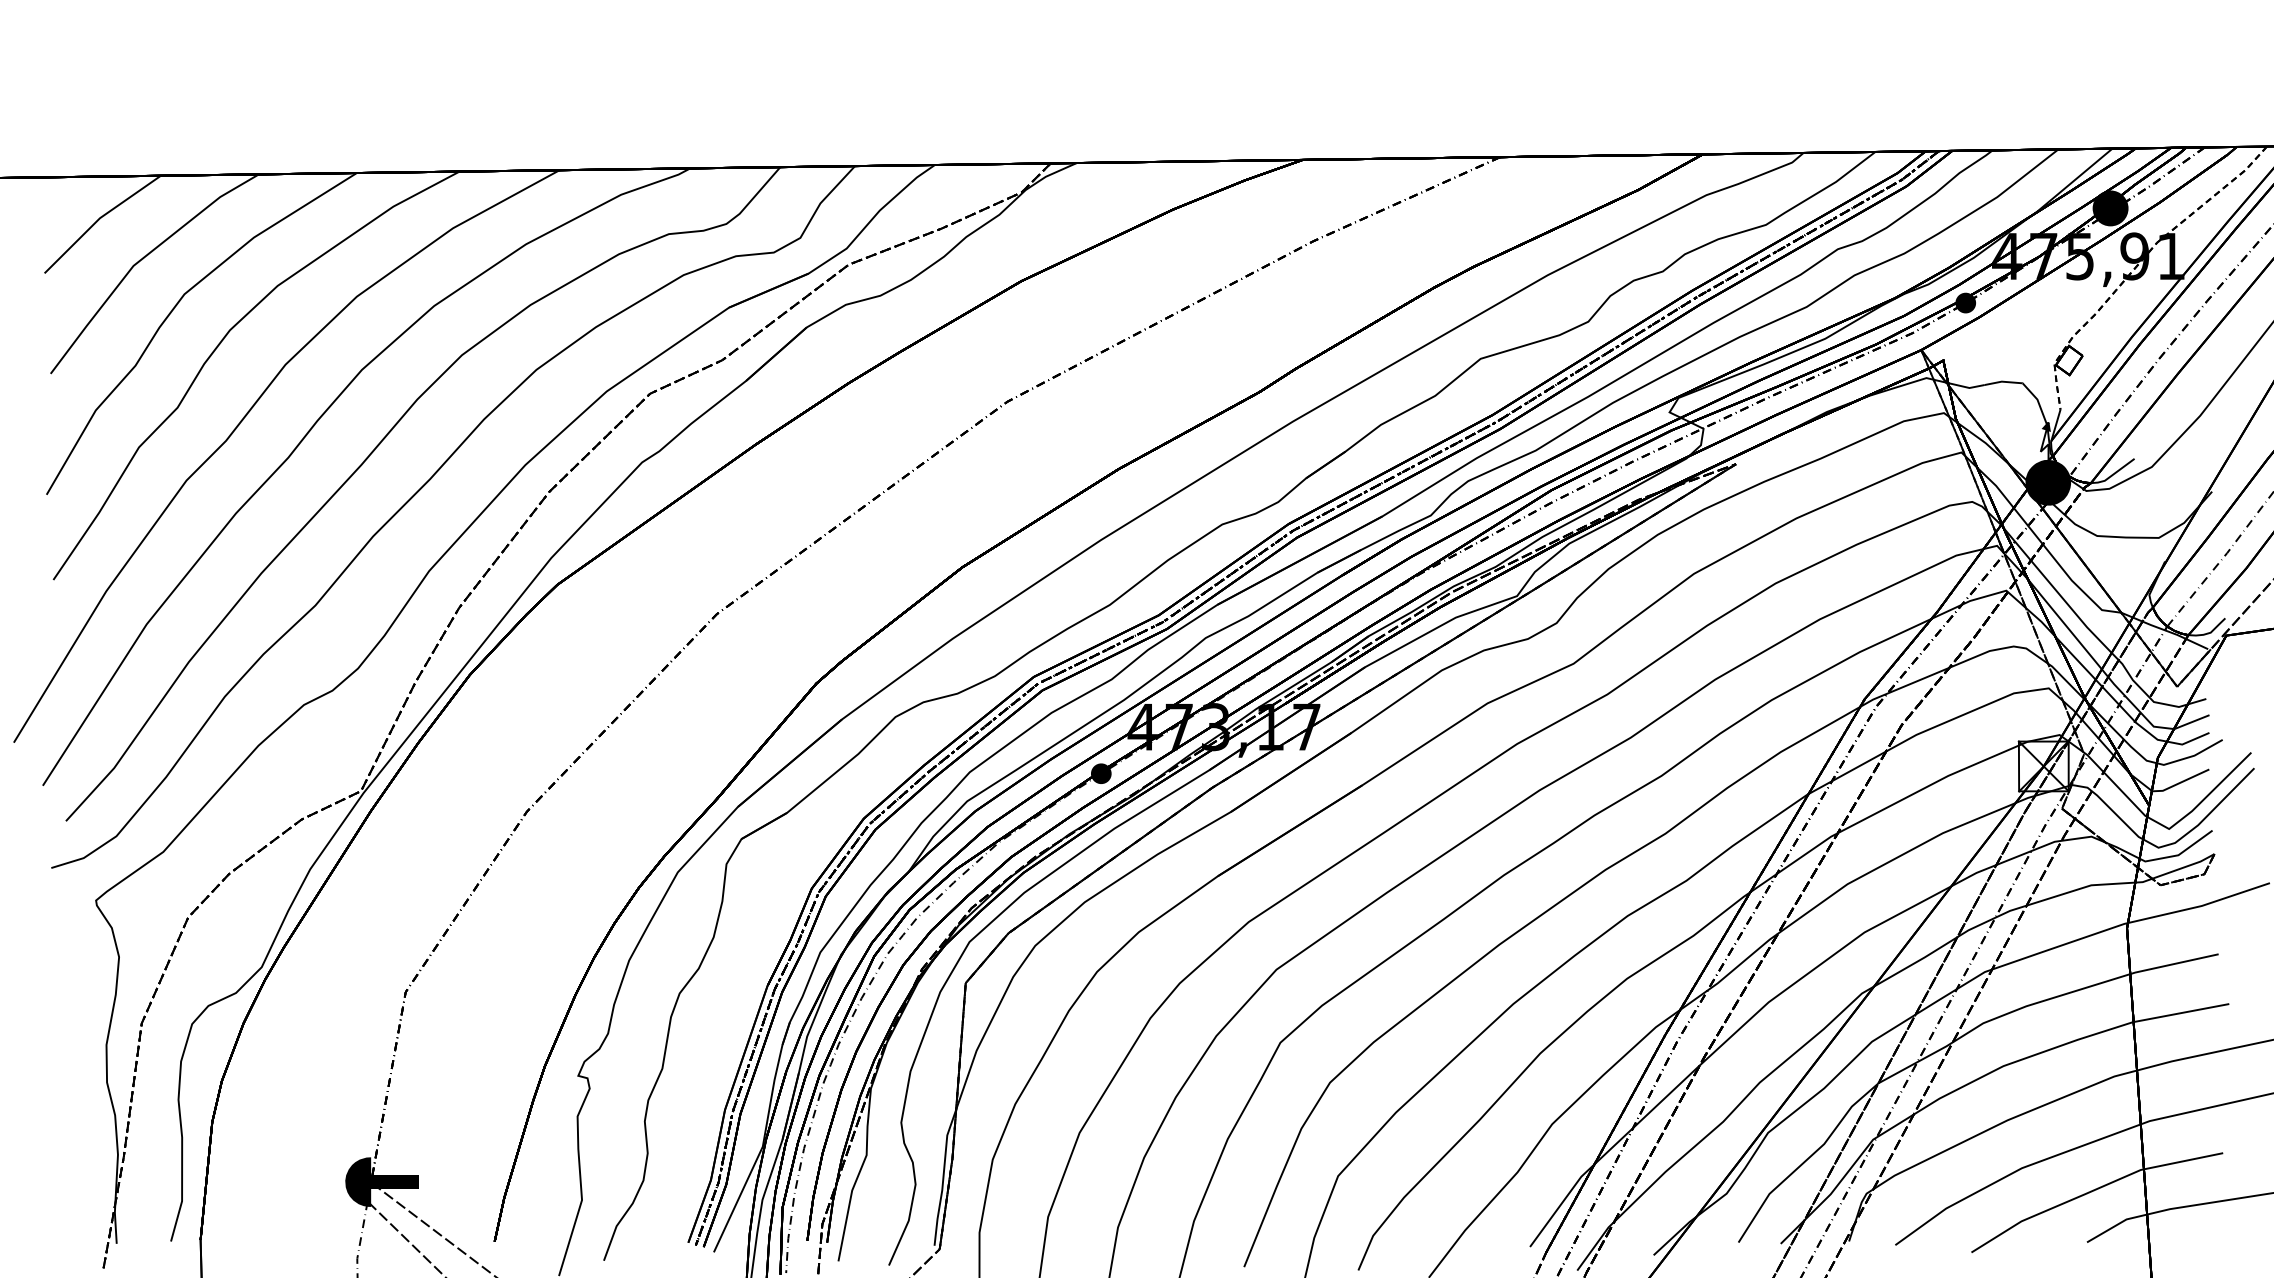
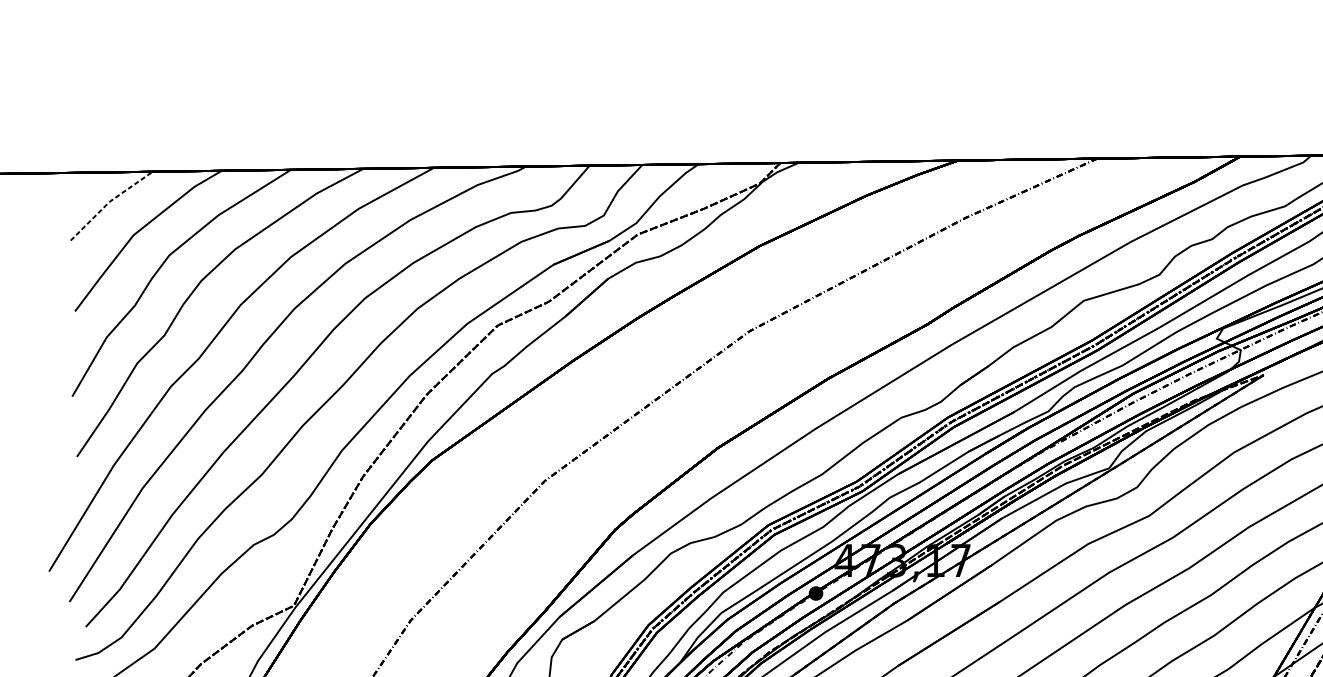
line: (99, 218) -> (109, 201), solid -> dashed

